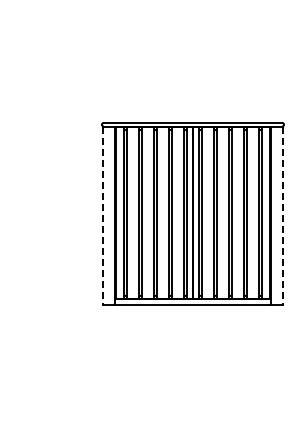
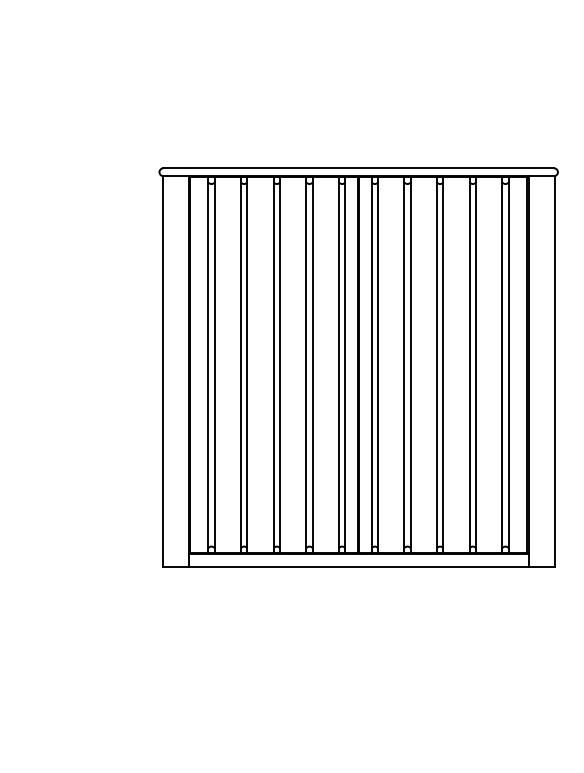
line: (103, 216) -> (162, 373), dashed -> solid
line: (282, 216) -> (554, 373), dashed -> solid

